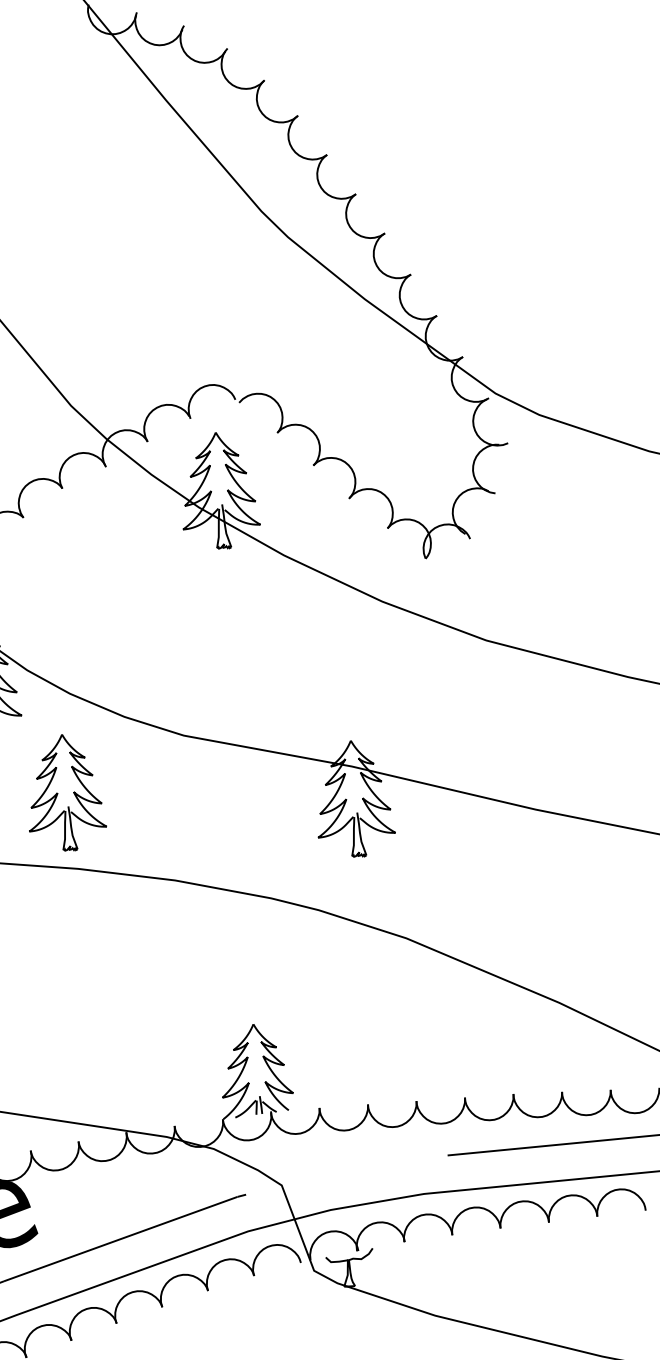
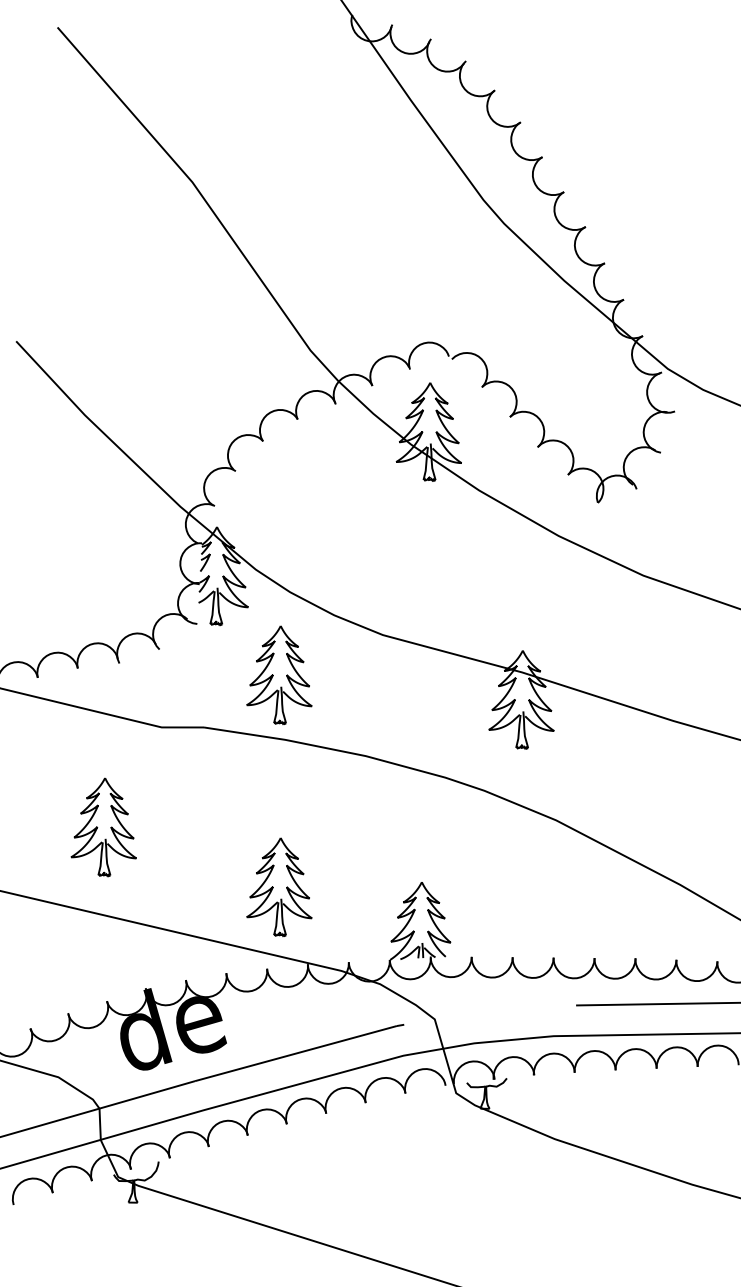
part: (85, 1044) -> (279, 887), added

